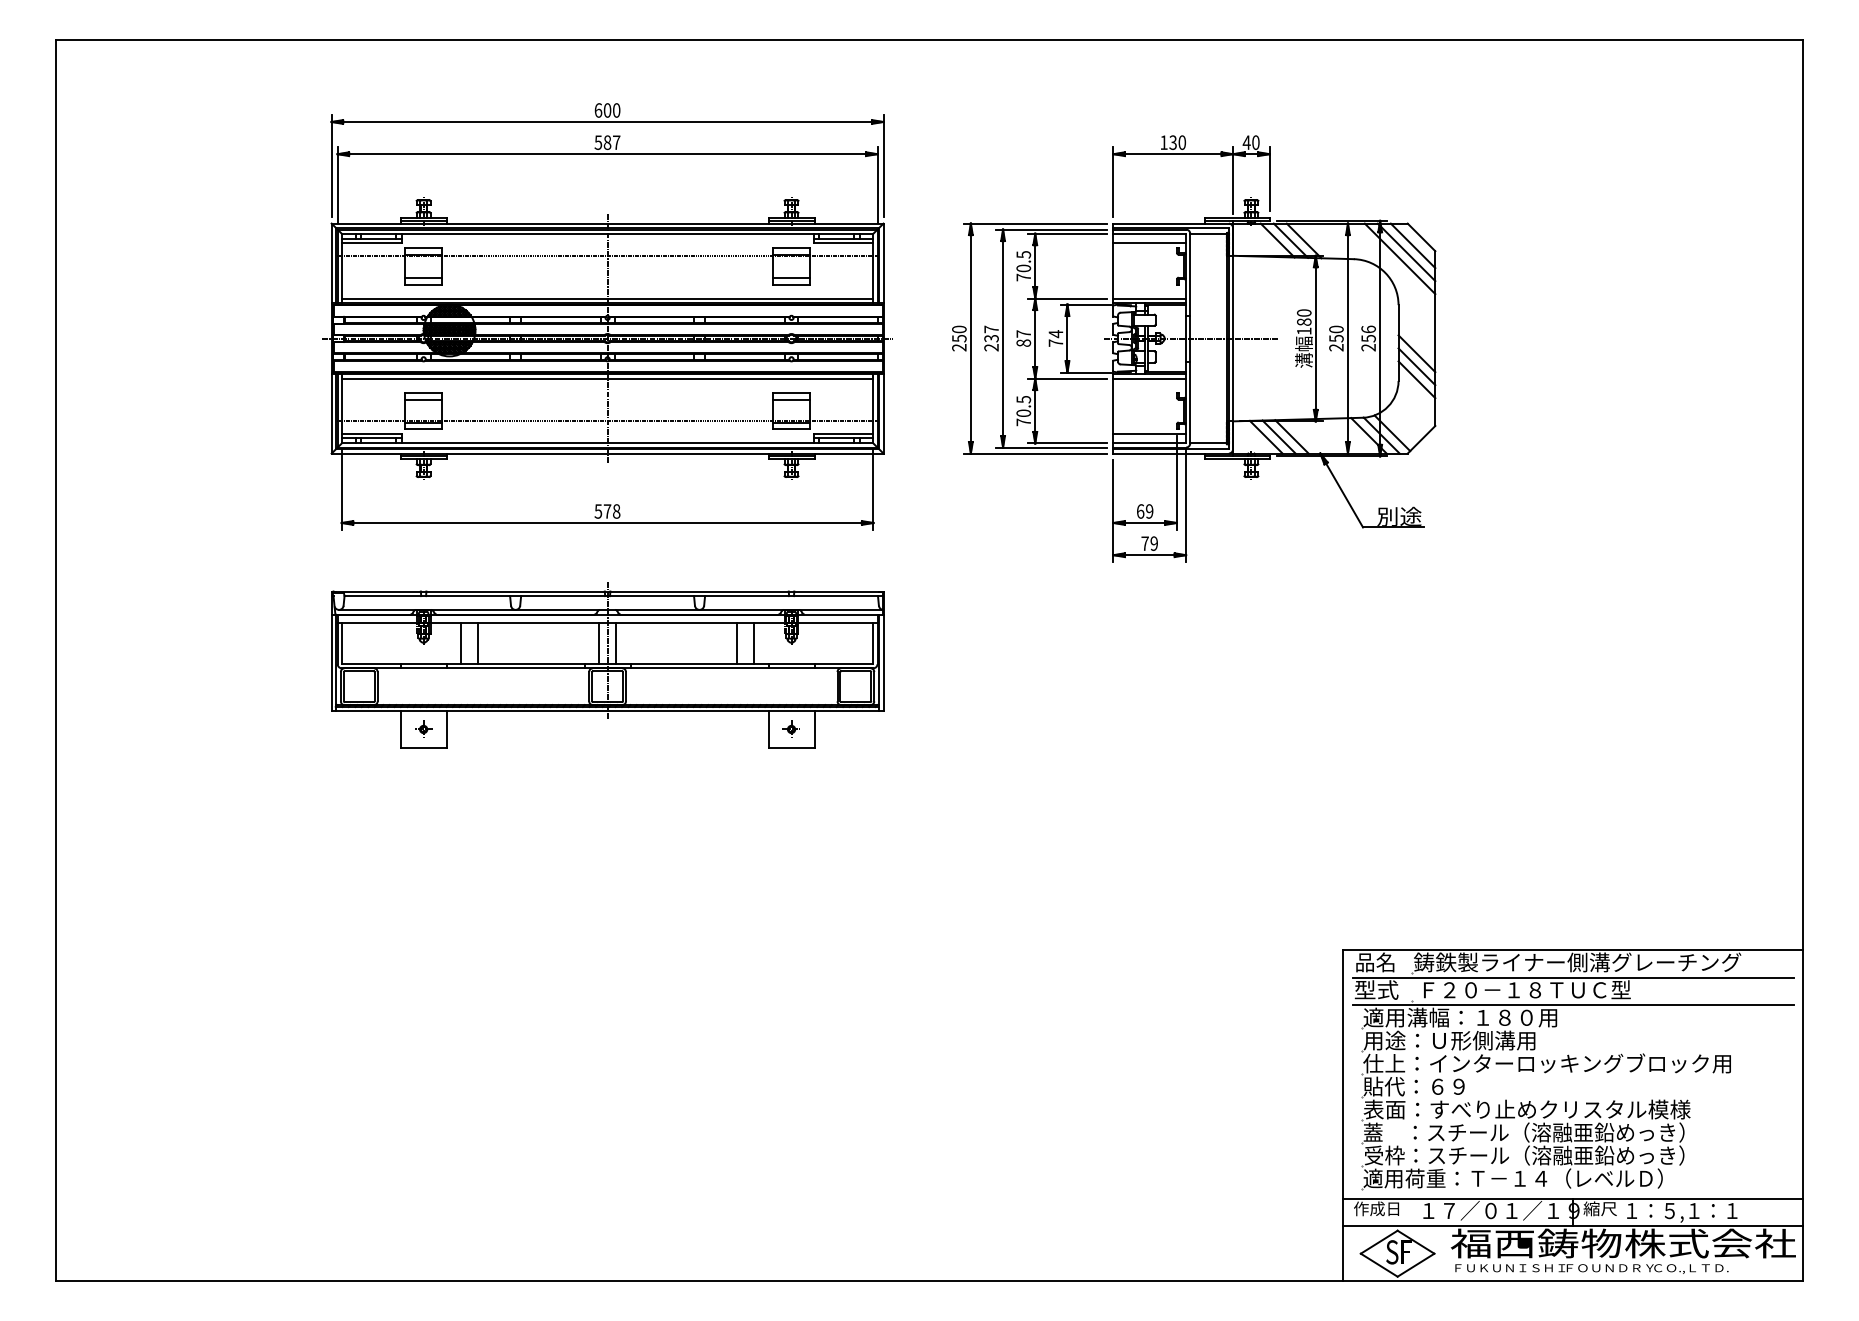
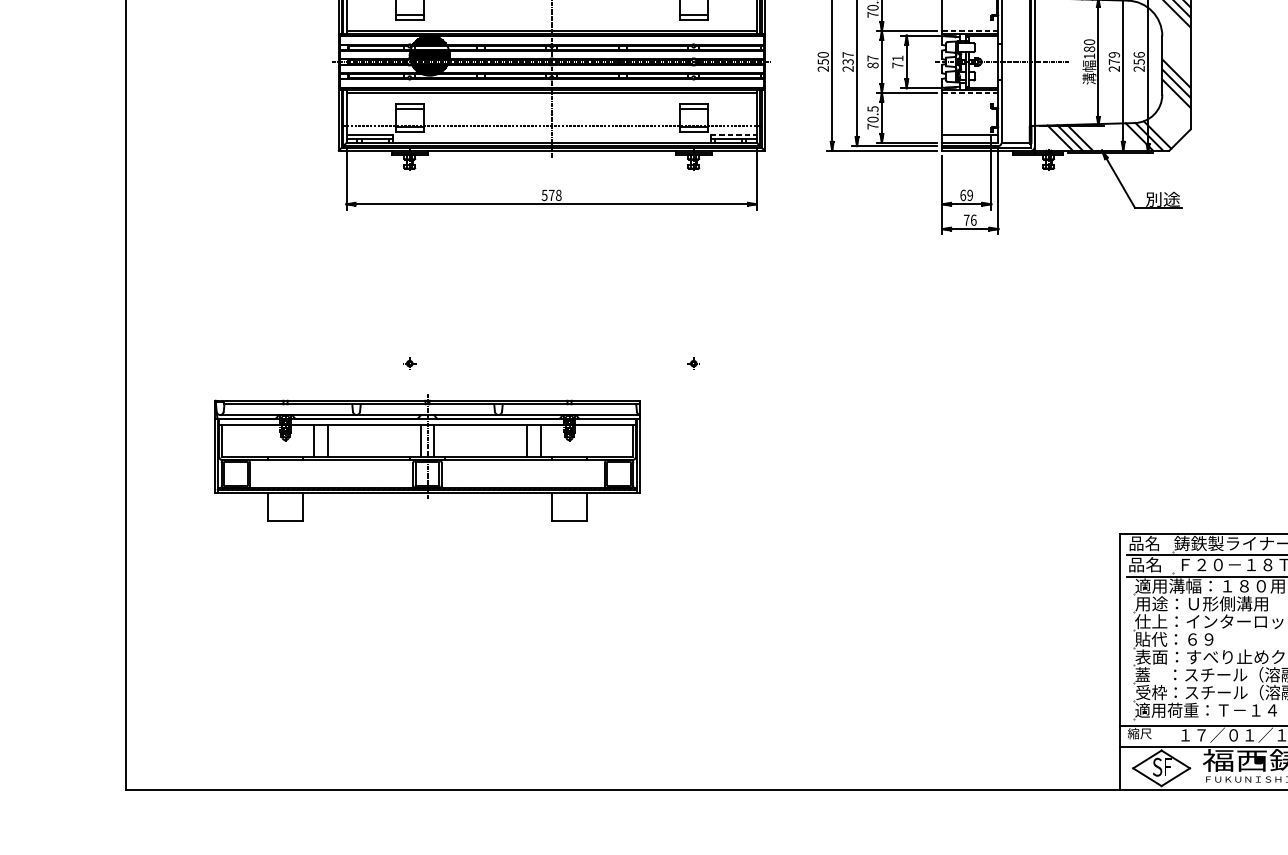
line: (1150, 298) -> (970, 31), solid -> dashed
text: (1336, 333) -> (1114, 58), 250 -> 279
text: (1055, 334) -> (897, 58), 74 -> 71
line: (1150, 378) -> (970, 92), solid -> dashed
line: (843, 433) -> (733, 135), solid -> dashed
text: (1154, 543) -> (973, 220), 79 -> 76
part: (607, 665) -> (427, 457), moved
text: (1376, 989) -> (1145, 564), 型式 -> 品名
text: (1376, 1208) -> (1145, 733), 作成日 -> 縮尺

